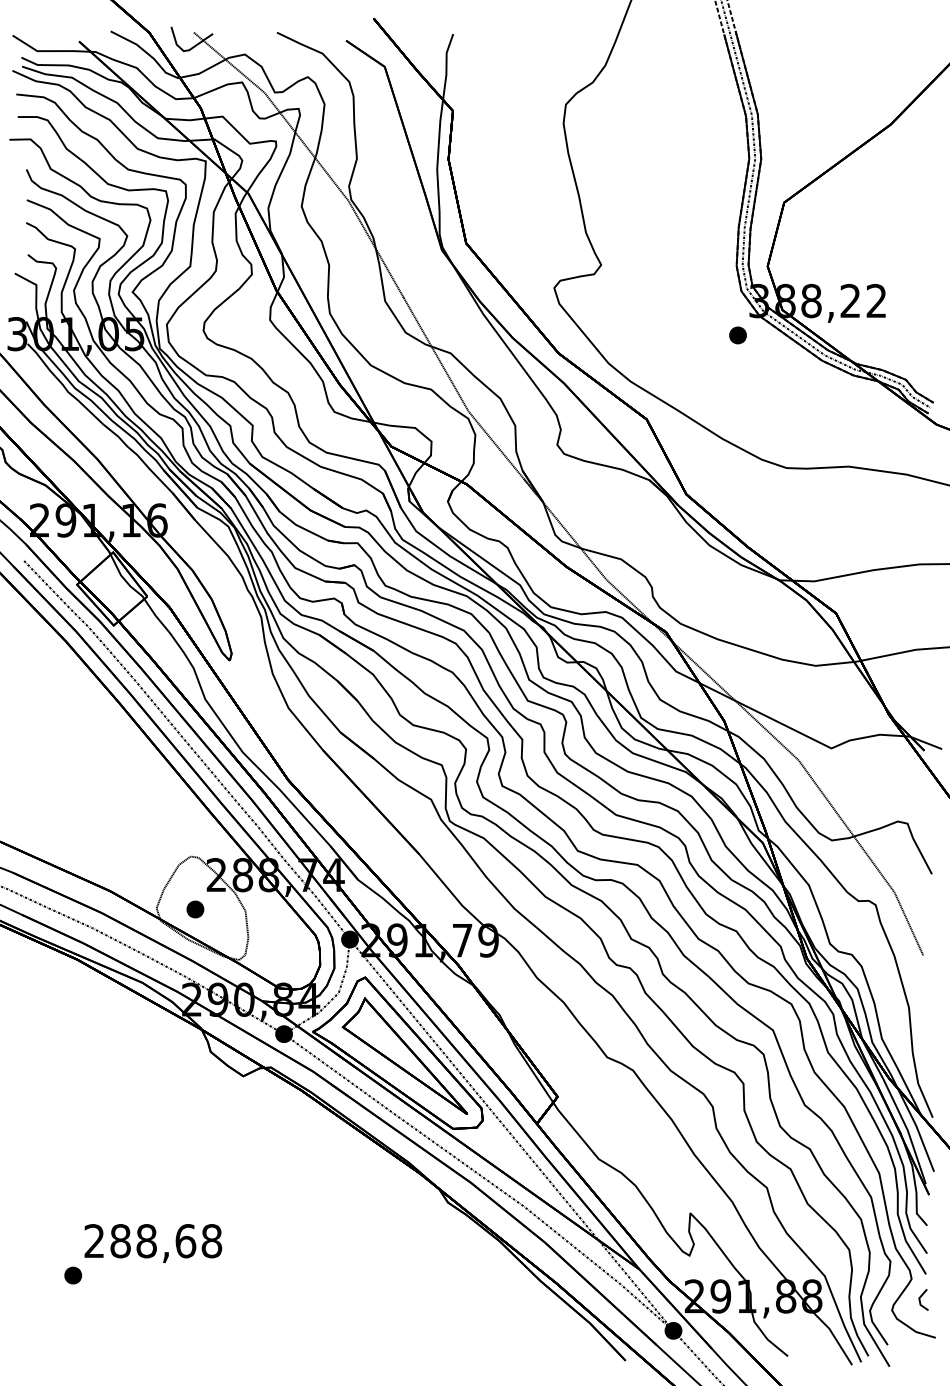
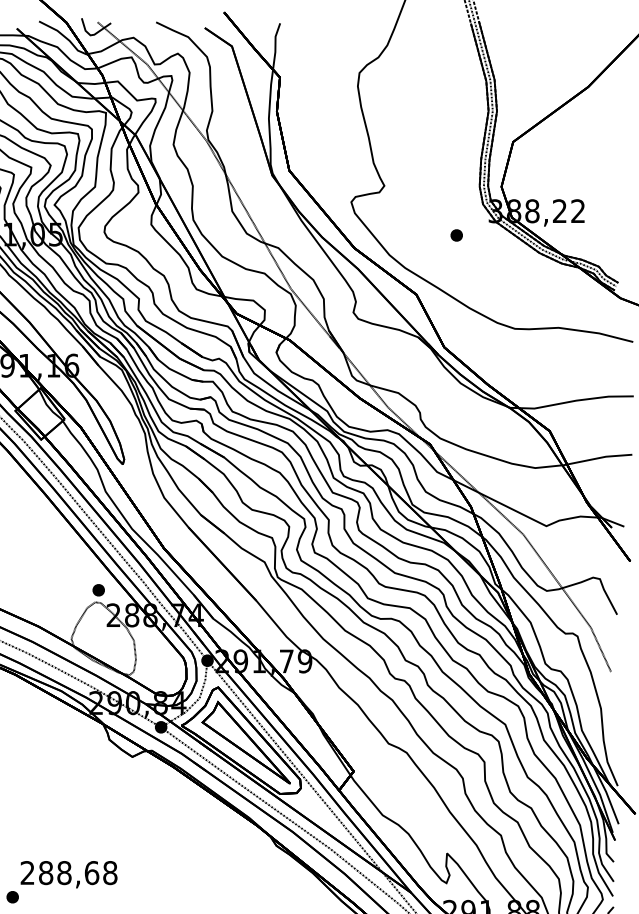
part: (737, 335) -> (456, 235), moved
part: (195, 909) -> (98, 590), moved

